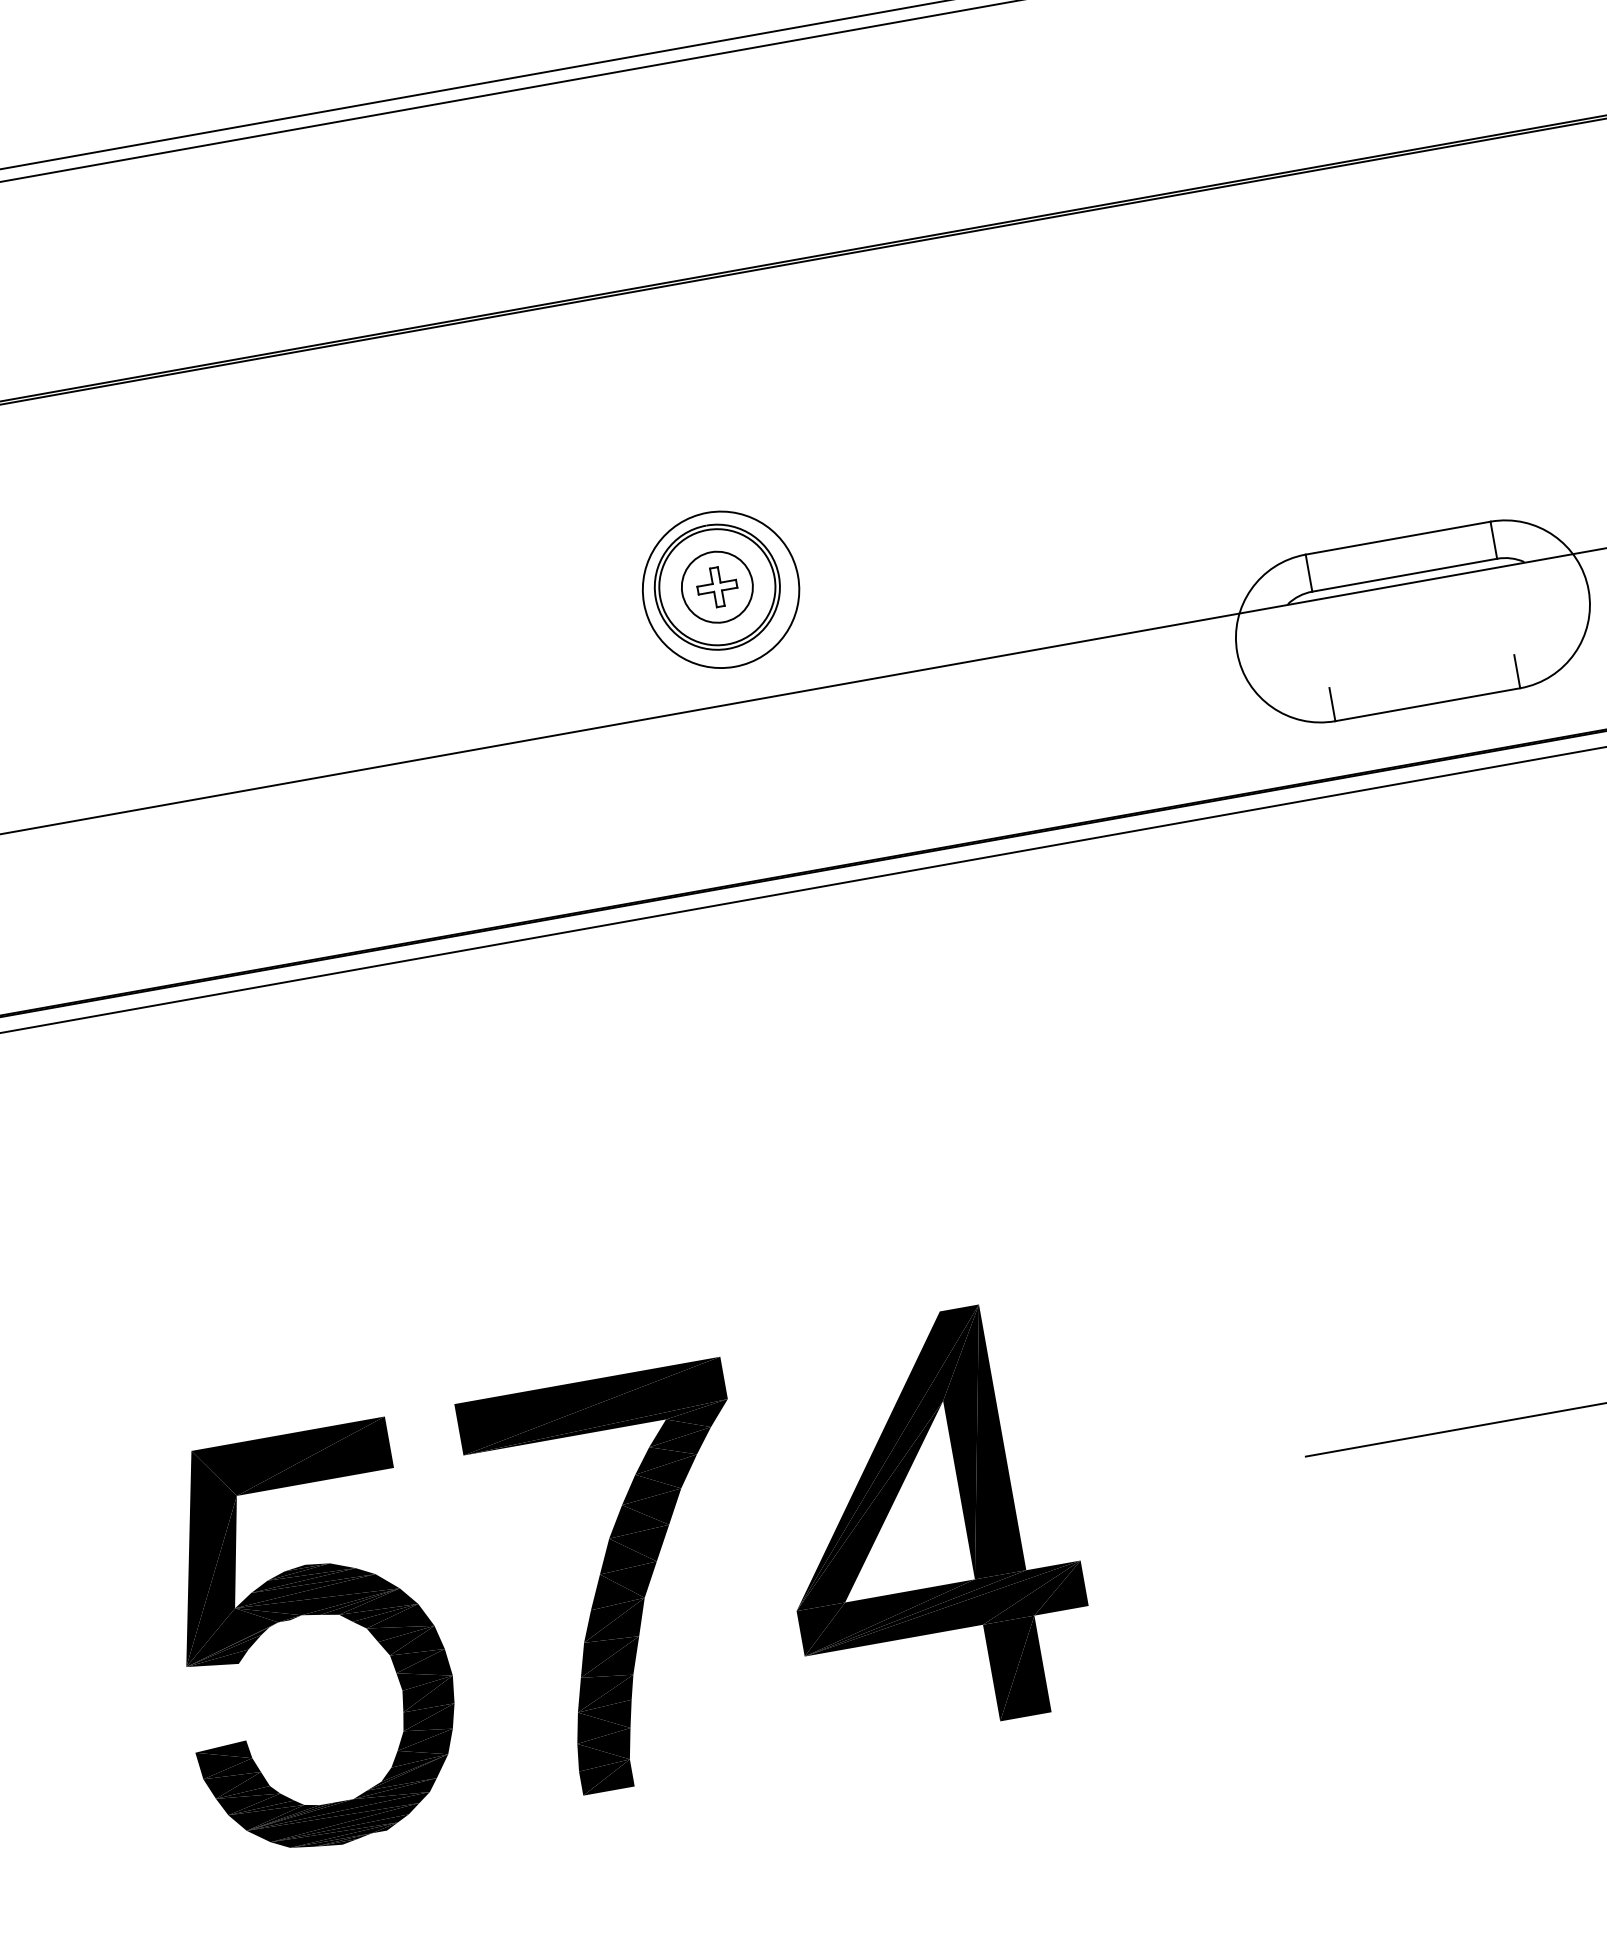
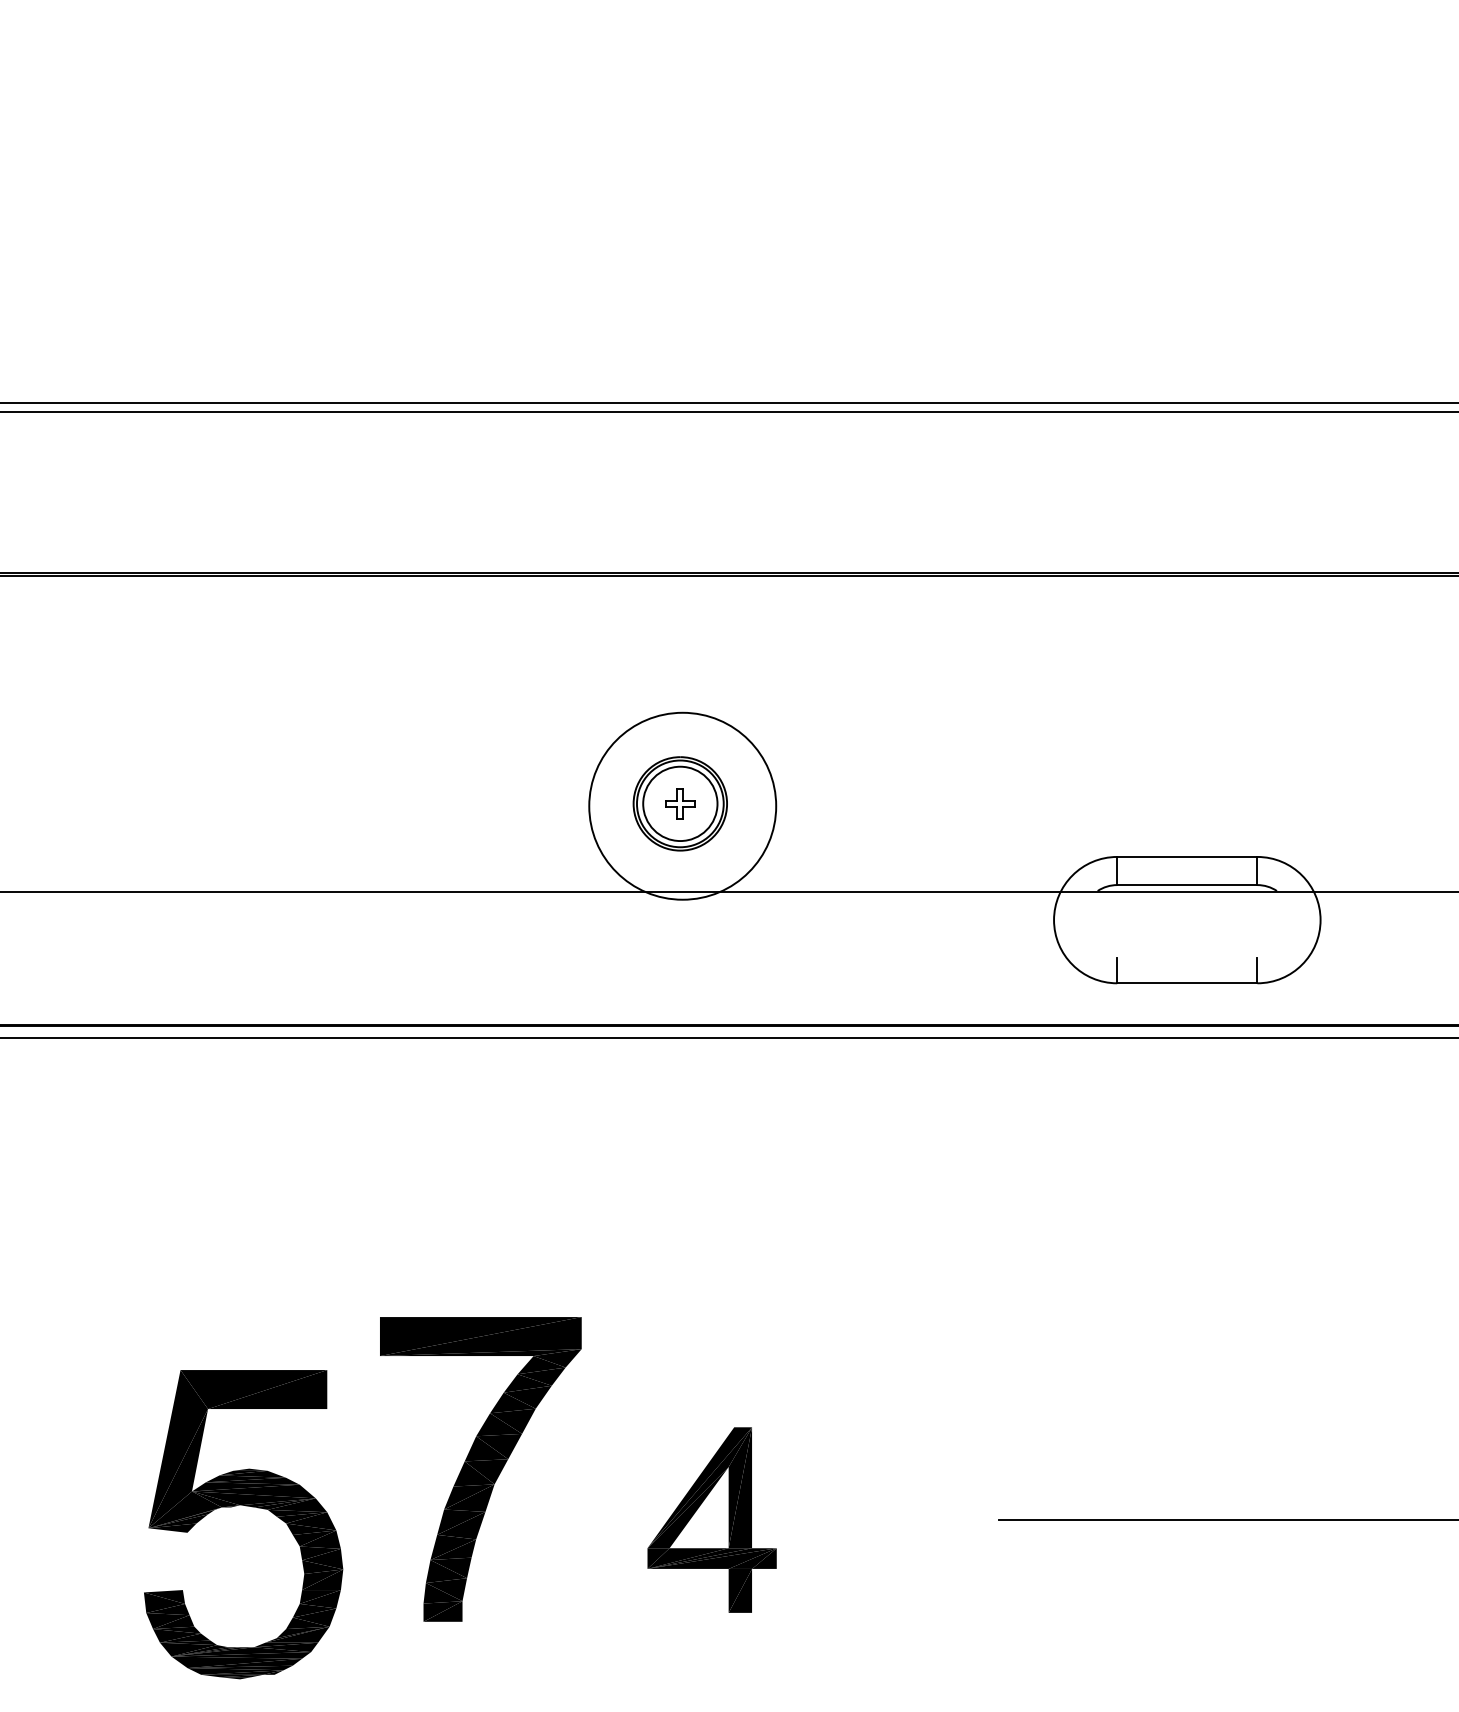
circle: (716, 586) -> (679, 803), size x1.4
circle: (720, 588) -> (682, 805), size x1.6
part: (926, 1523) -> (711, 1519), size x0.6
part: (622, 1581) -> (480, 1469), moved

